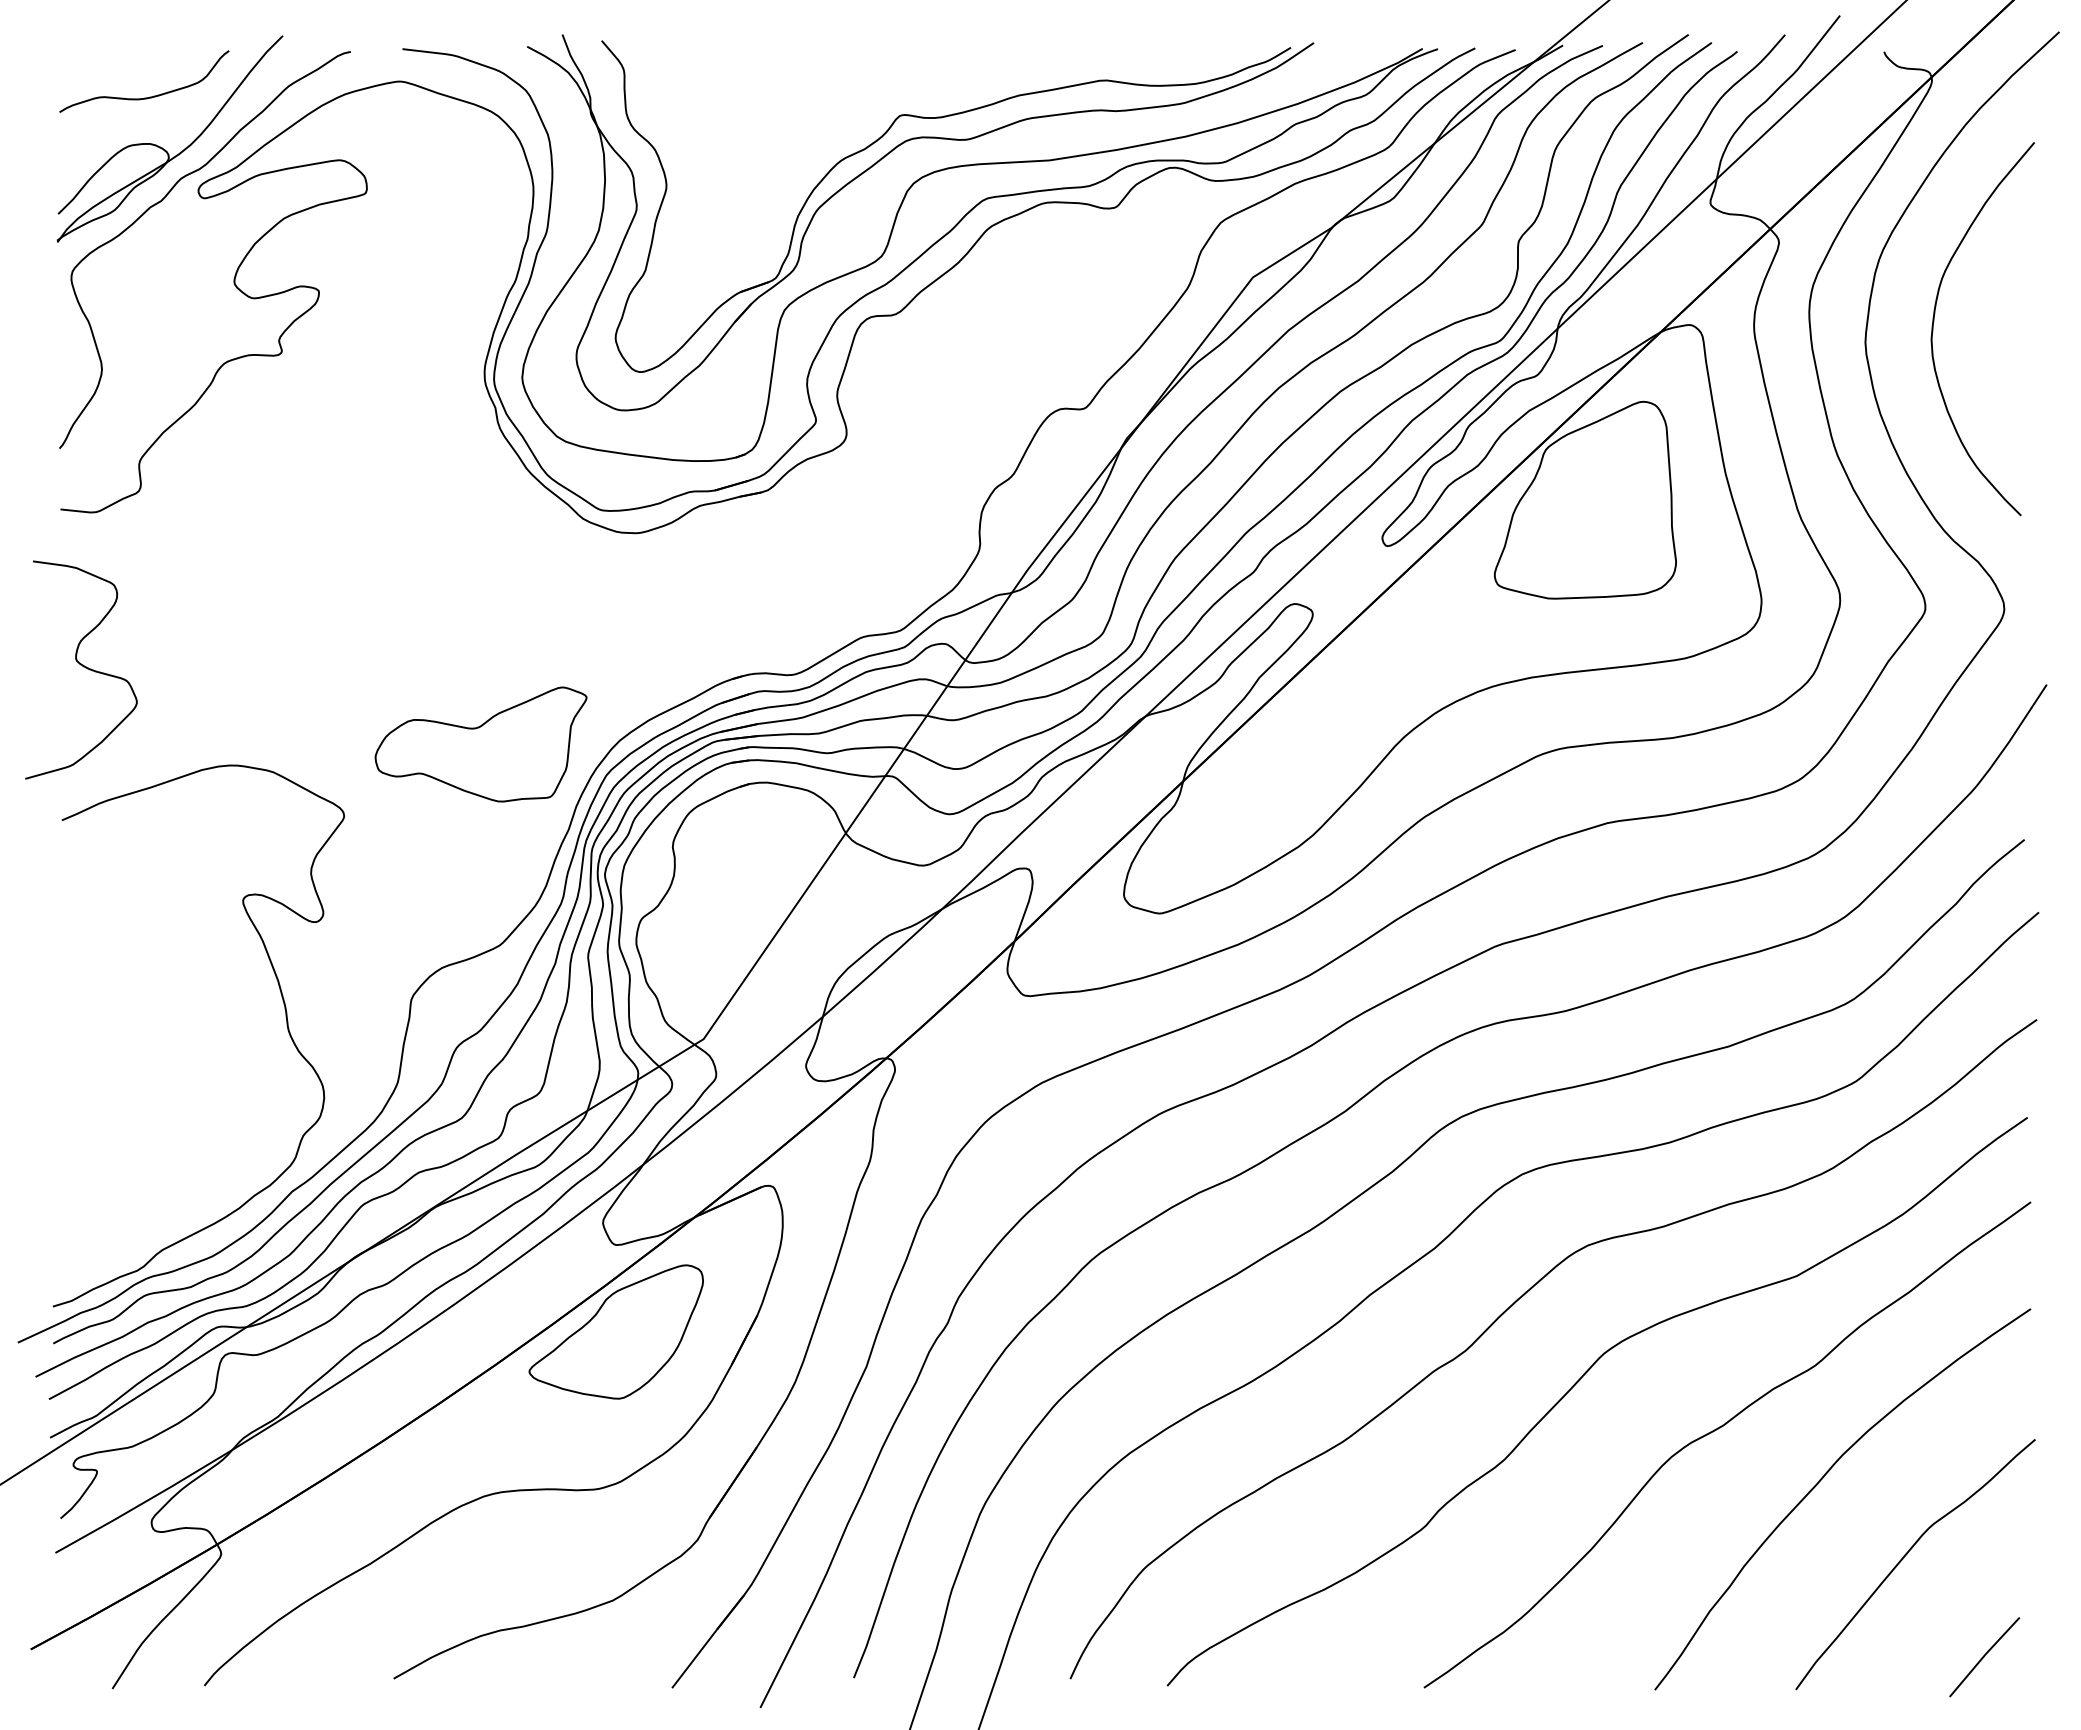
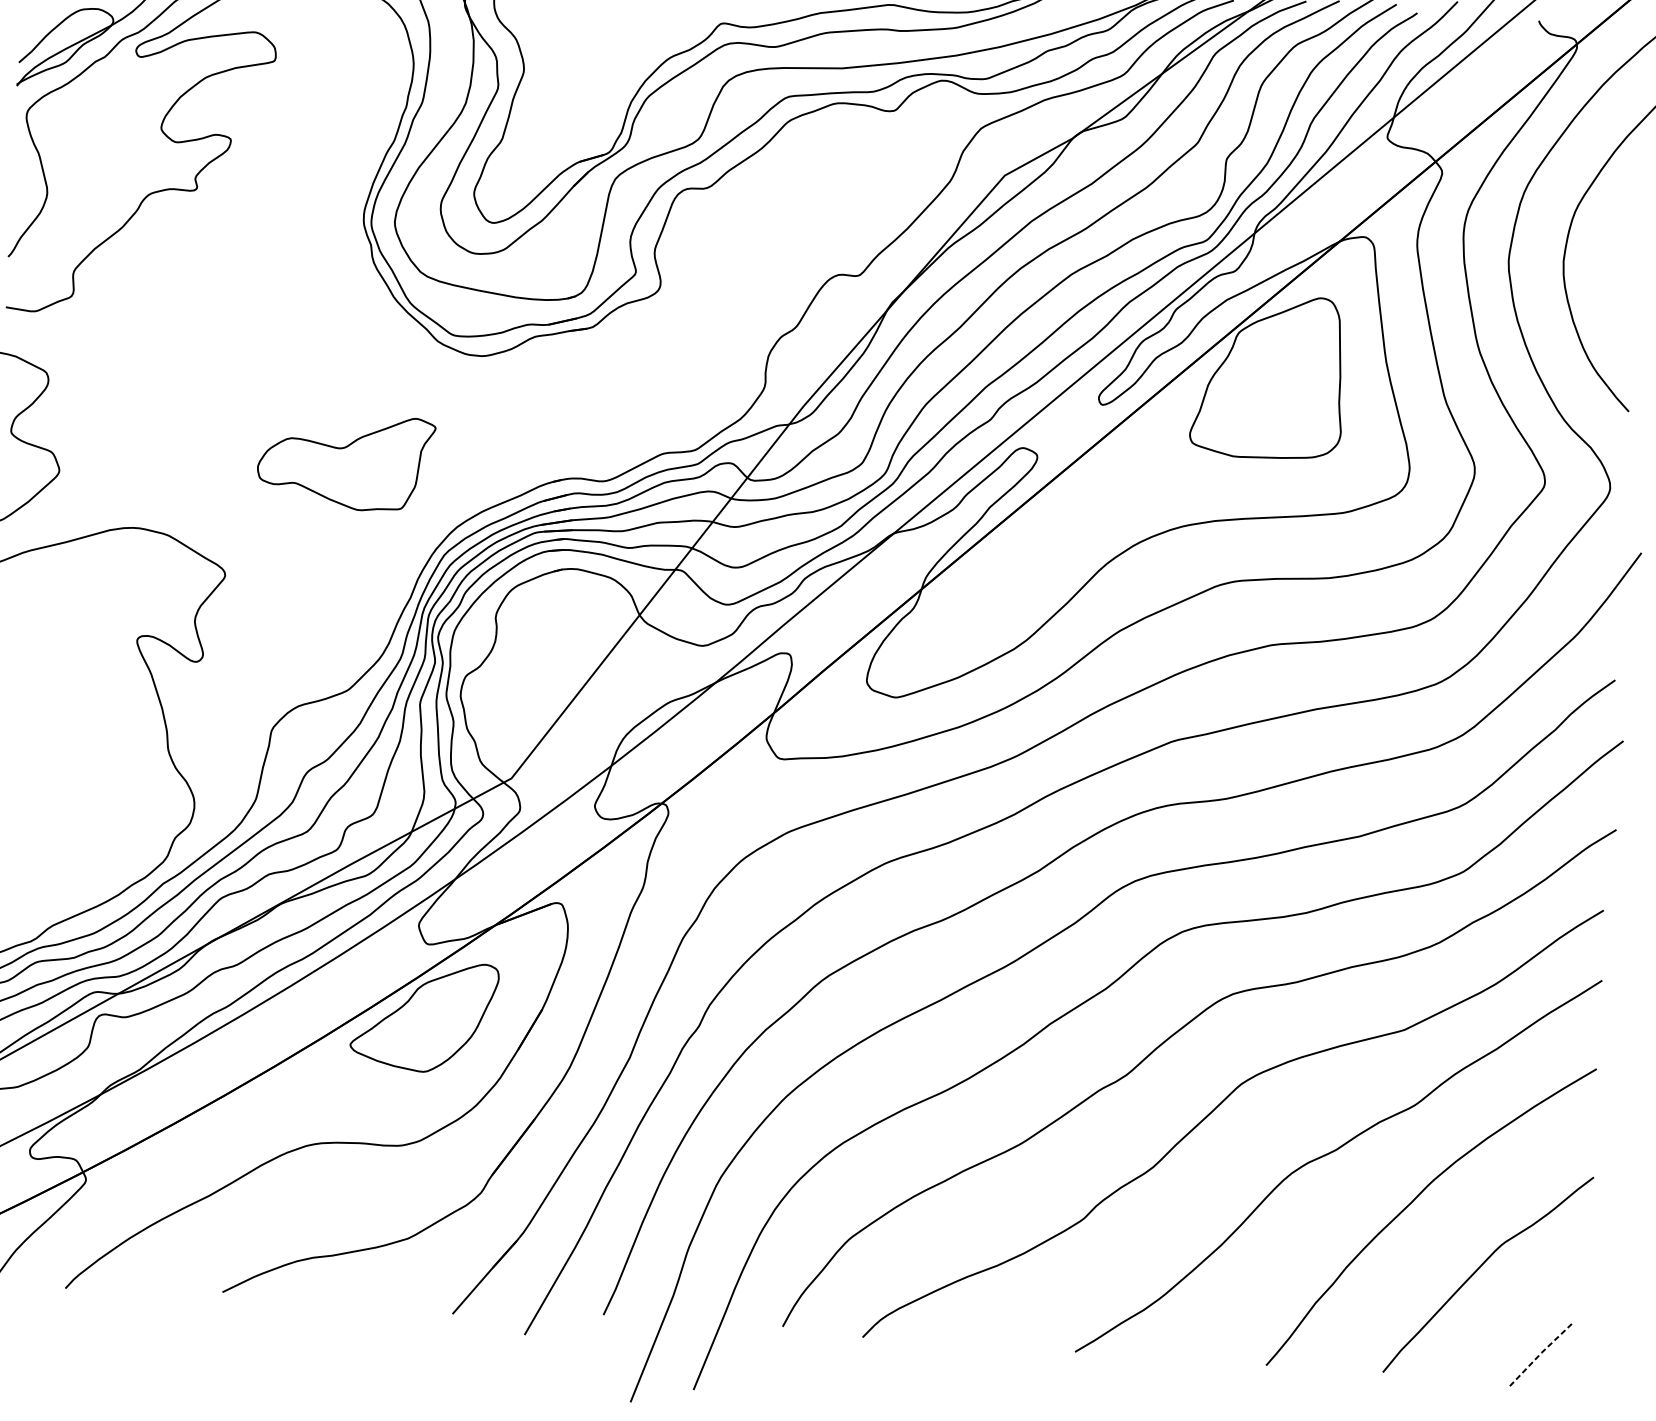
part: (480, 744) -> (345, 461), moved
line: (1983, 1656) -> (1539, 1354), solid -> dashed

